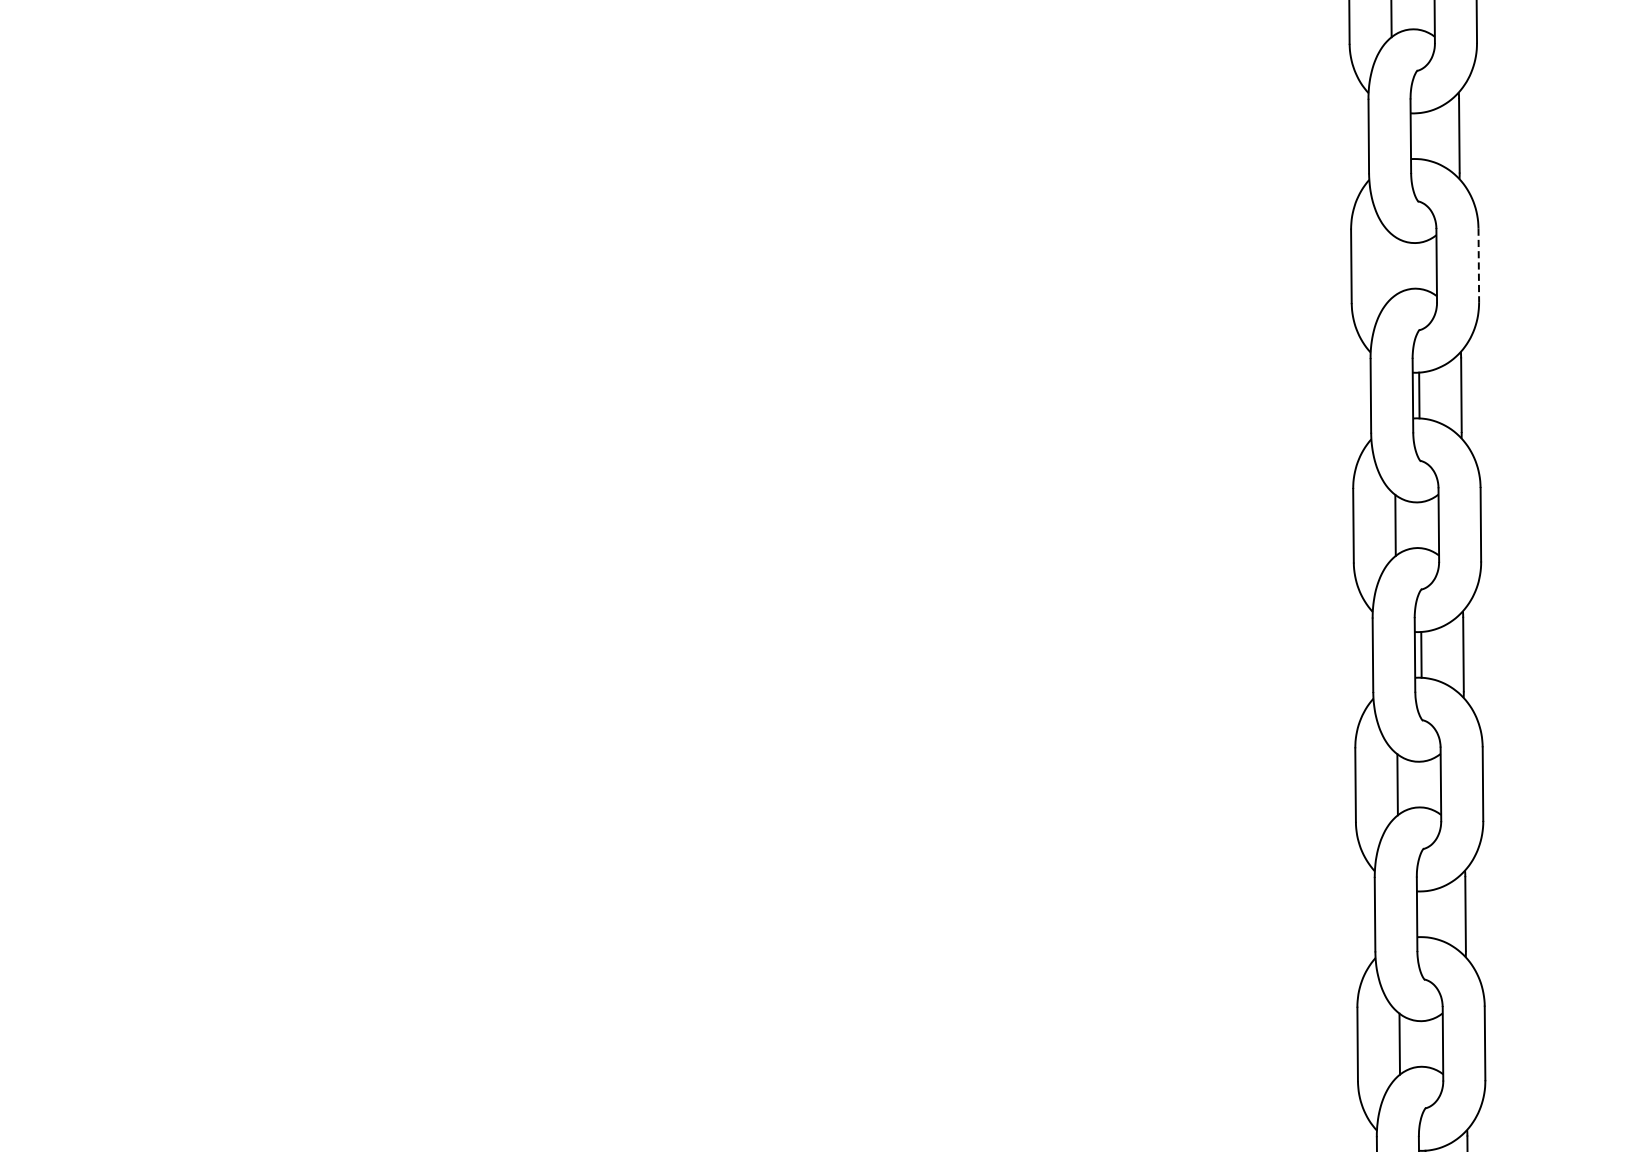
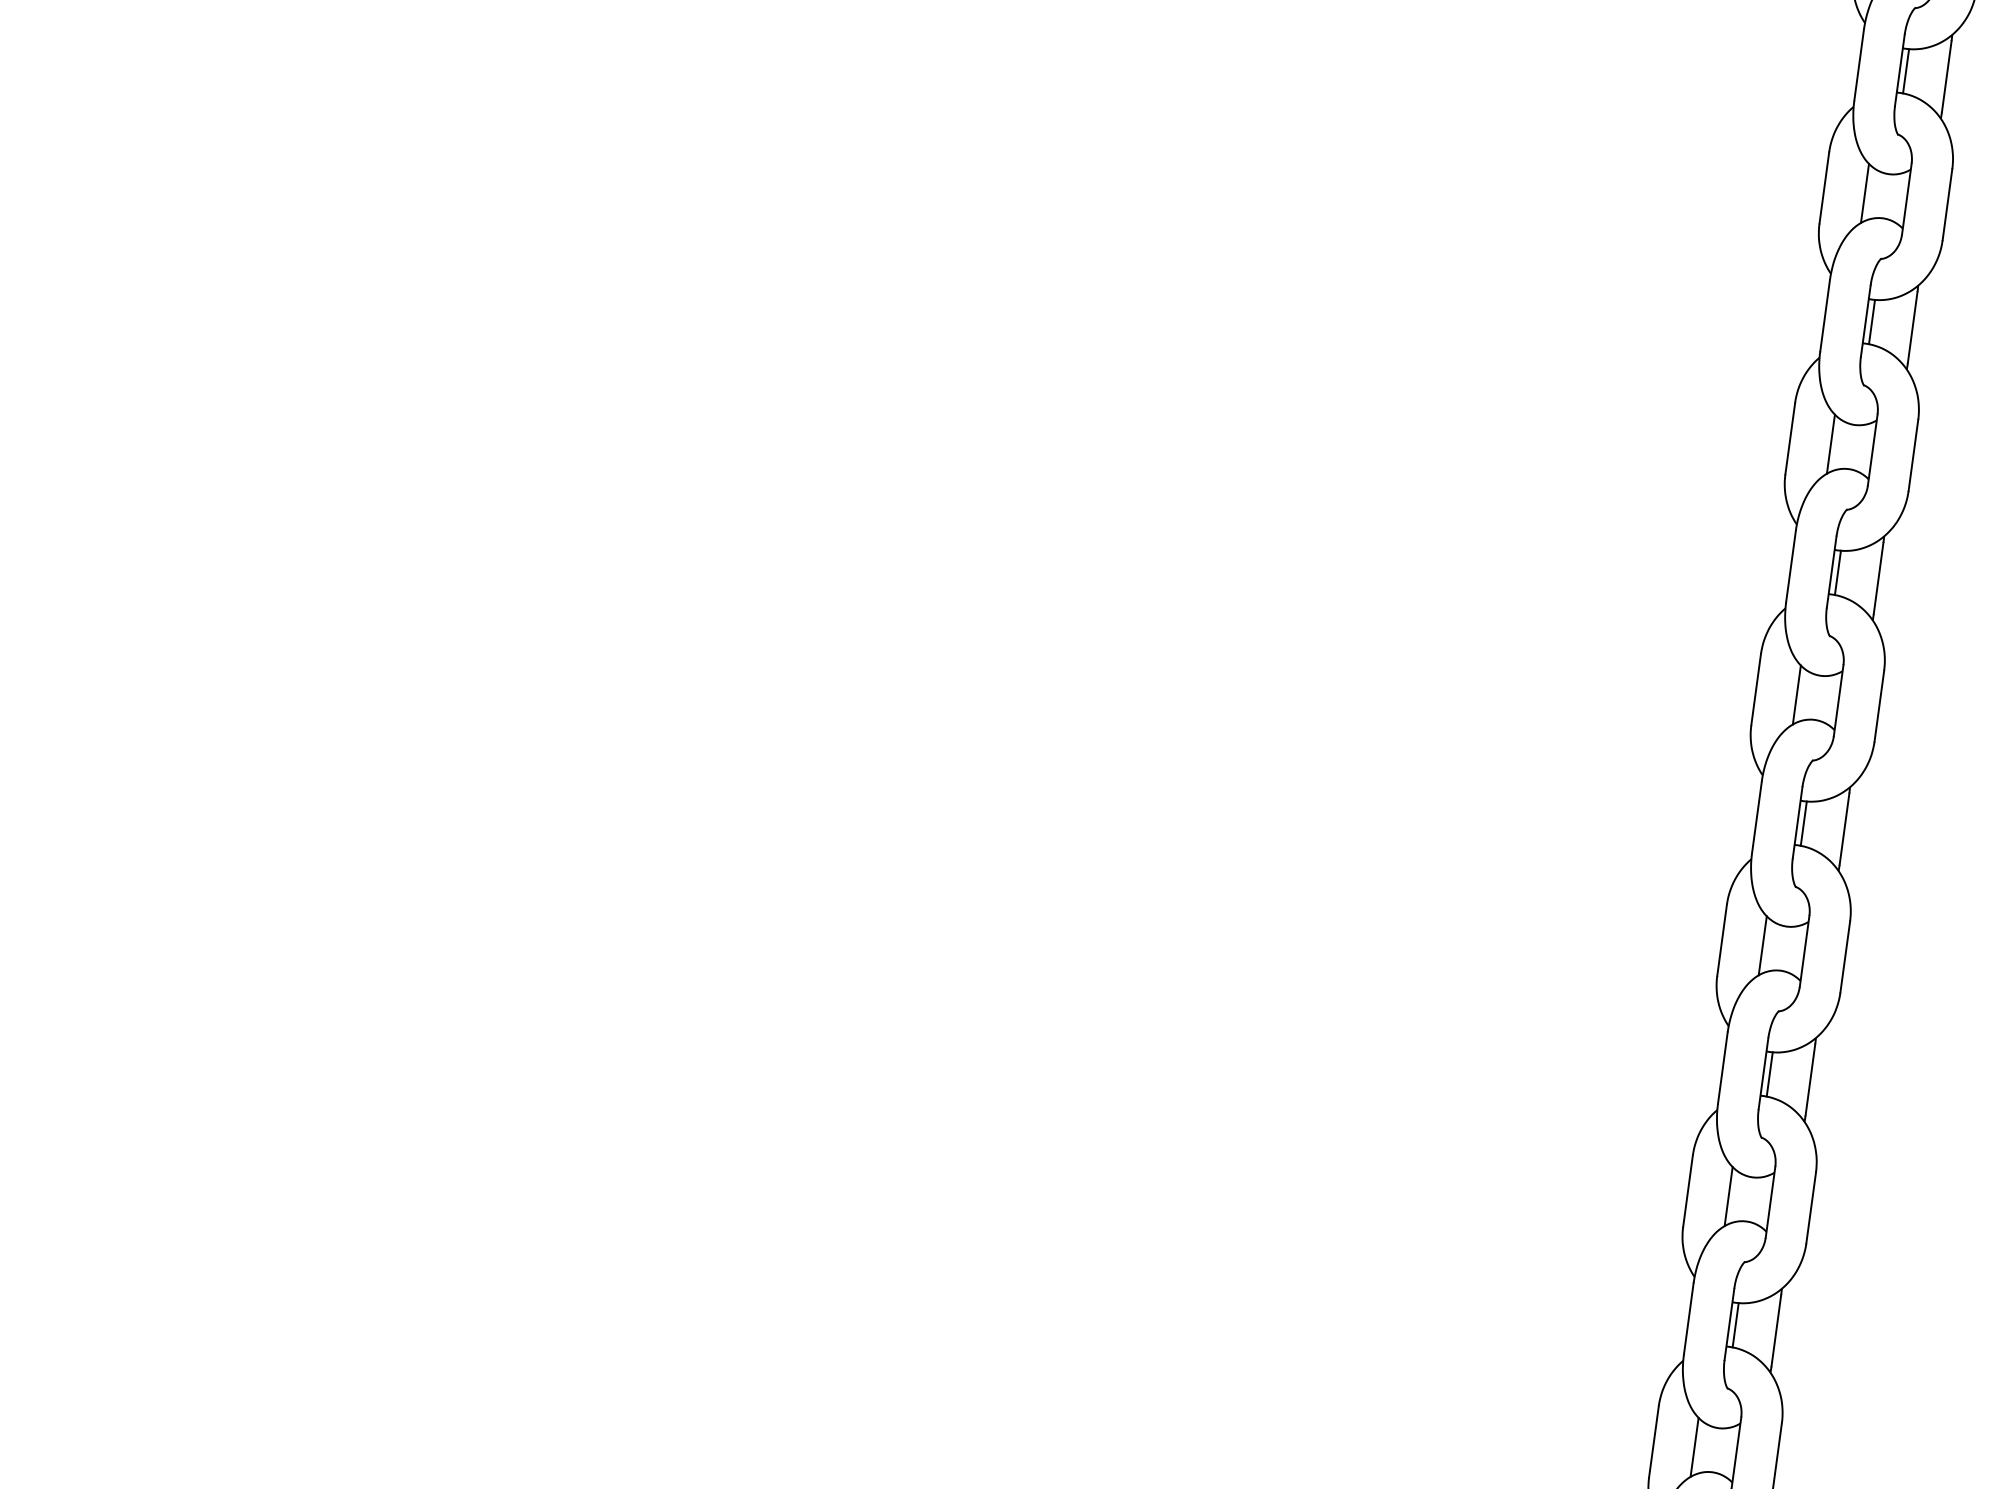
line: (1416, 135) -> (1837, 572), added
line: (1393, 265) -> (1796, 694), added
line: (1478, 265) -> (1879, 706), dashed -> solid
line: (1423, 914) -> (1735, 1325), added

